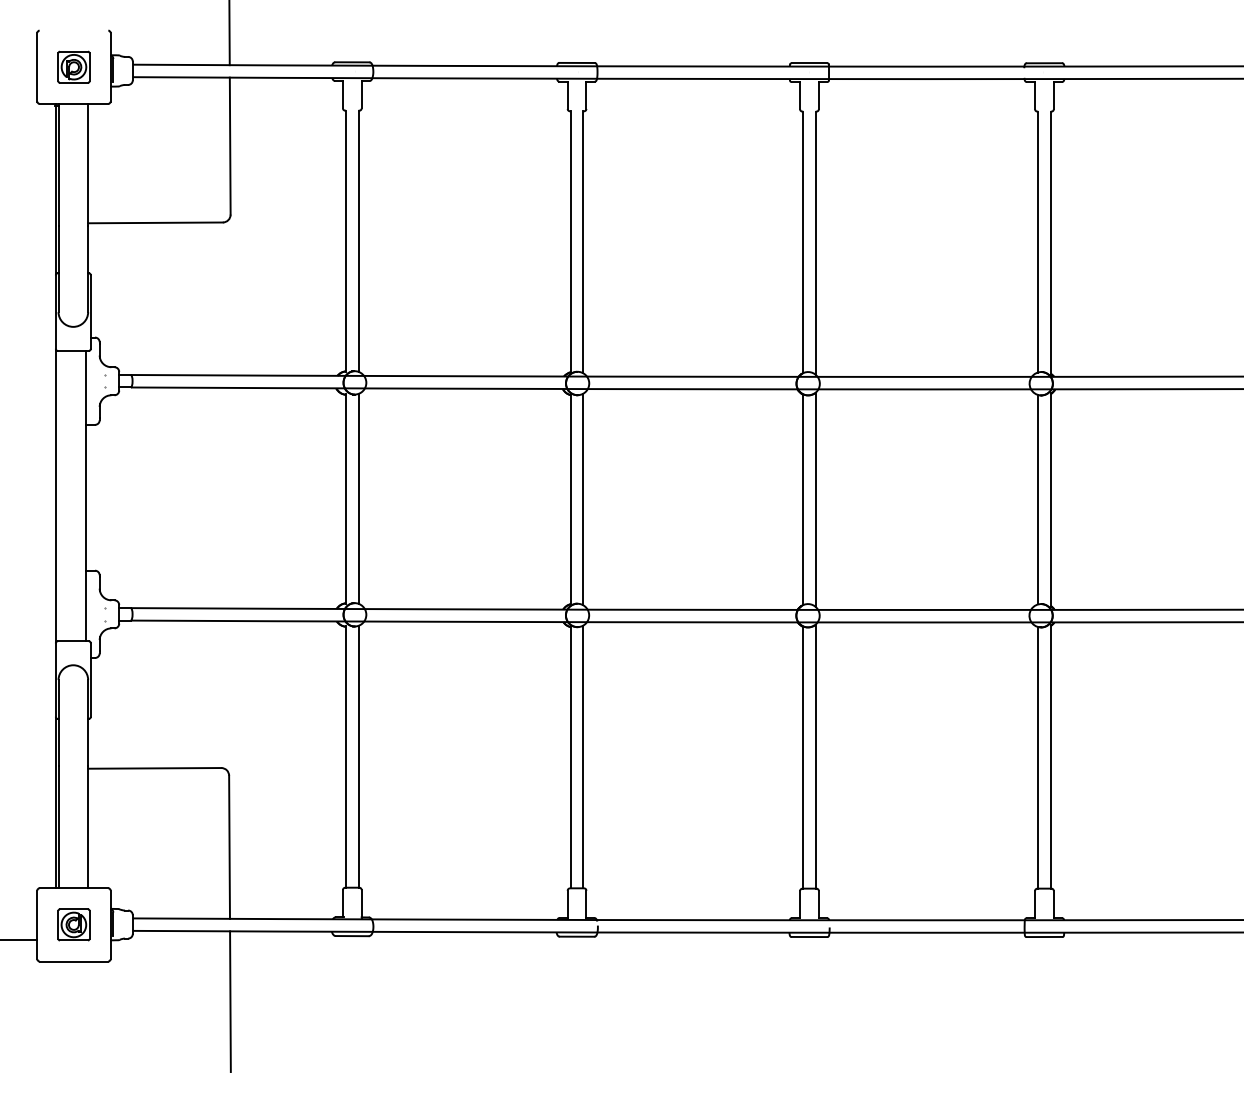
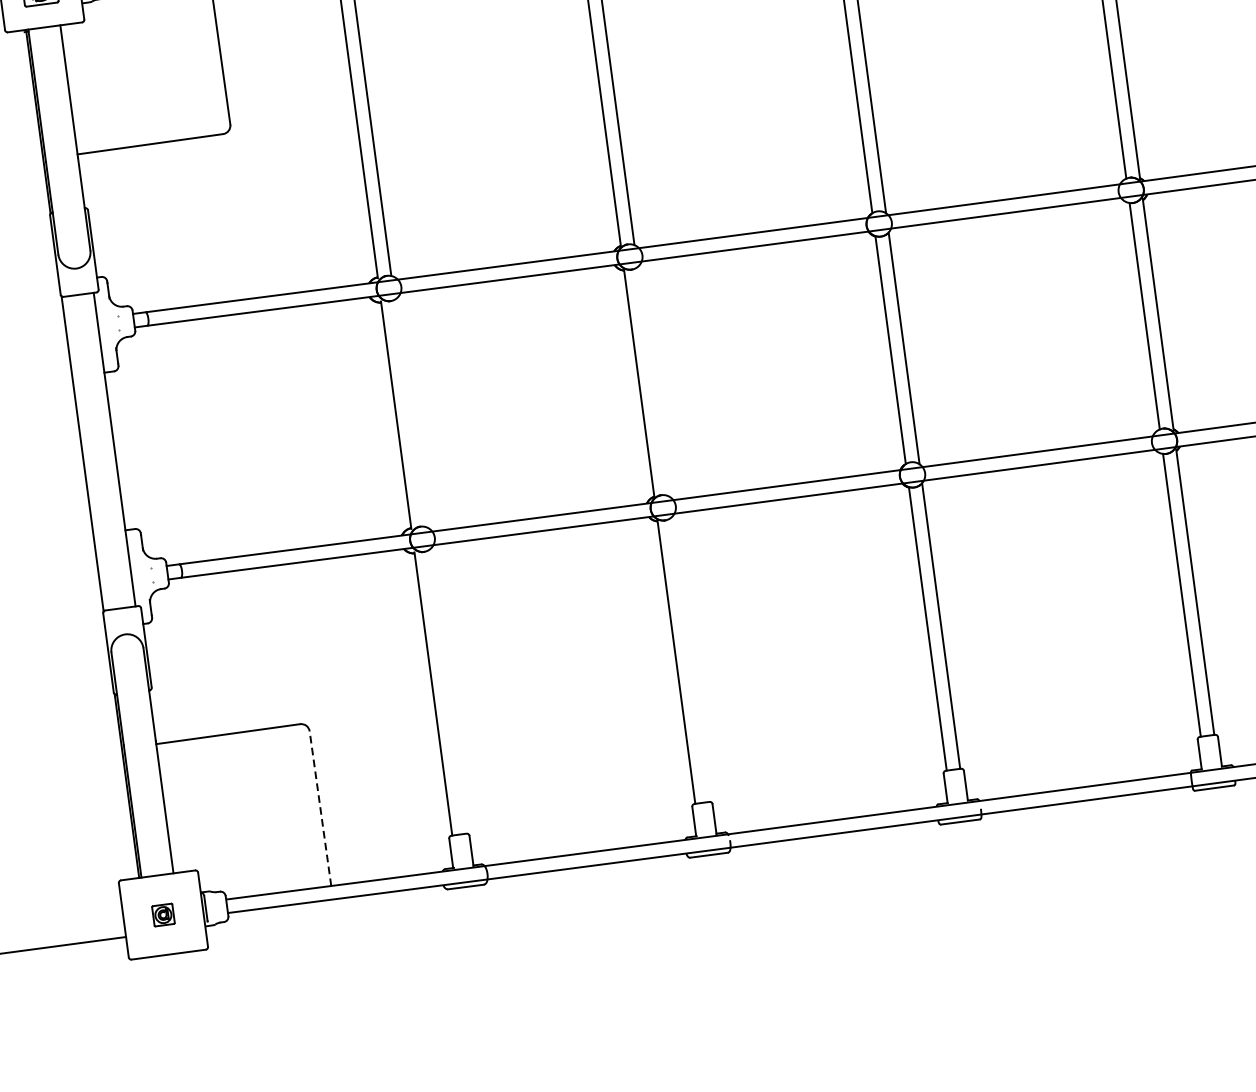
line: (358, 498) -> (409, 412), removed
line: (583, 499) -> (652, 381), removed
line: (358, 756) -> (446, 691), removed
line: (583, 756) -> (690, 659), removed
line: (229, 847) -> (320, 808), solid -> dashed
part: (73, 924) -> (162, 914), size x0.6
line: (230, 1001) -> (343, 975), removed

